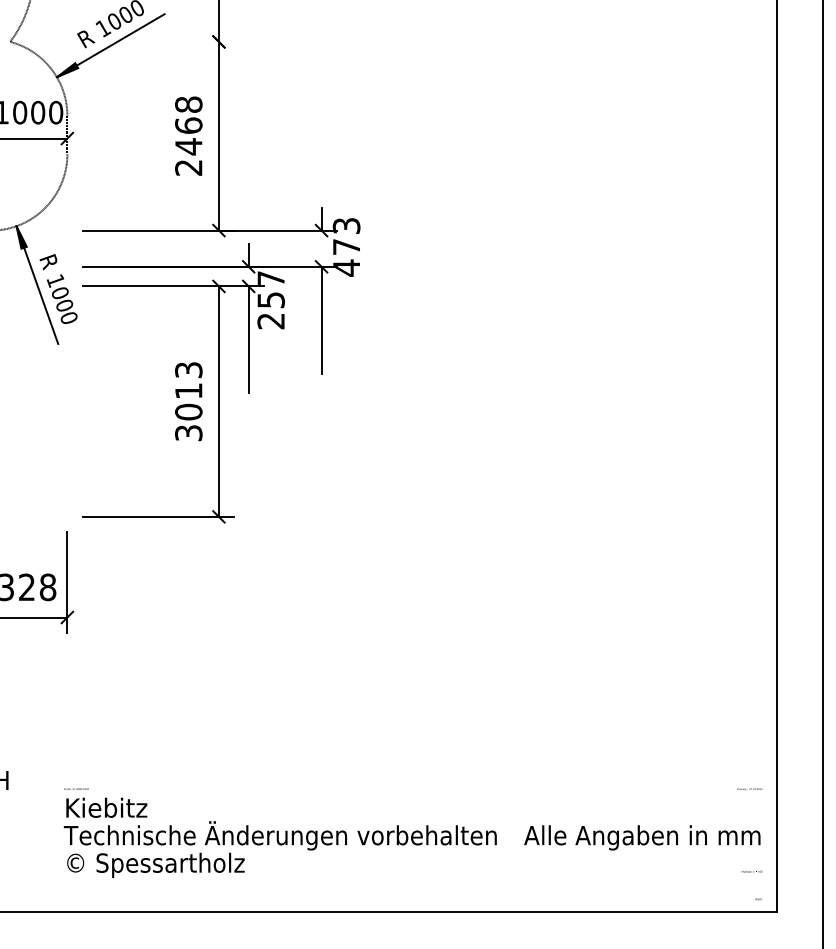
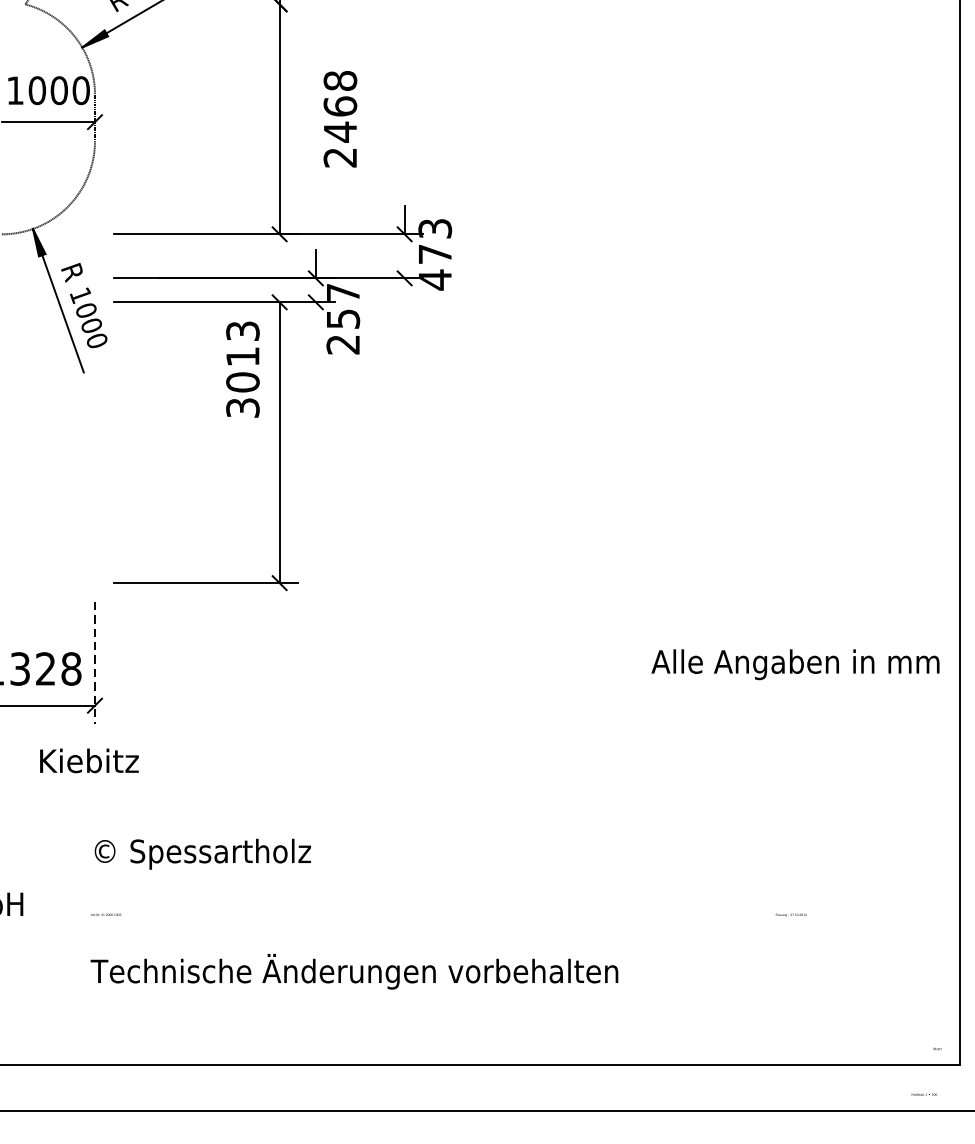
text: (188, 135) -> (340, 118), moved
line: (321, 319) -> (404, 342), removed
line: (248, 339) -> (315, 366), removed
text: (188, 401) -> (242, 369), moved
line: (67, 582) -> (95, 663), solid -> dashed
text: (749, 789) -> (790, 915), moved
text: (106, 807) -> (89, 760), moved
text: (642, 837) -> (795, 664), moved
text: (155, 865) -> (202, 854), moved
text: (751, 871) -> (923, 1094), moved

